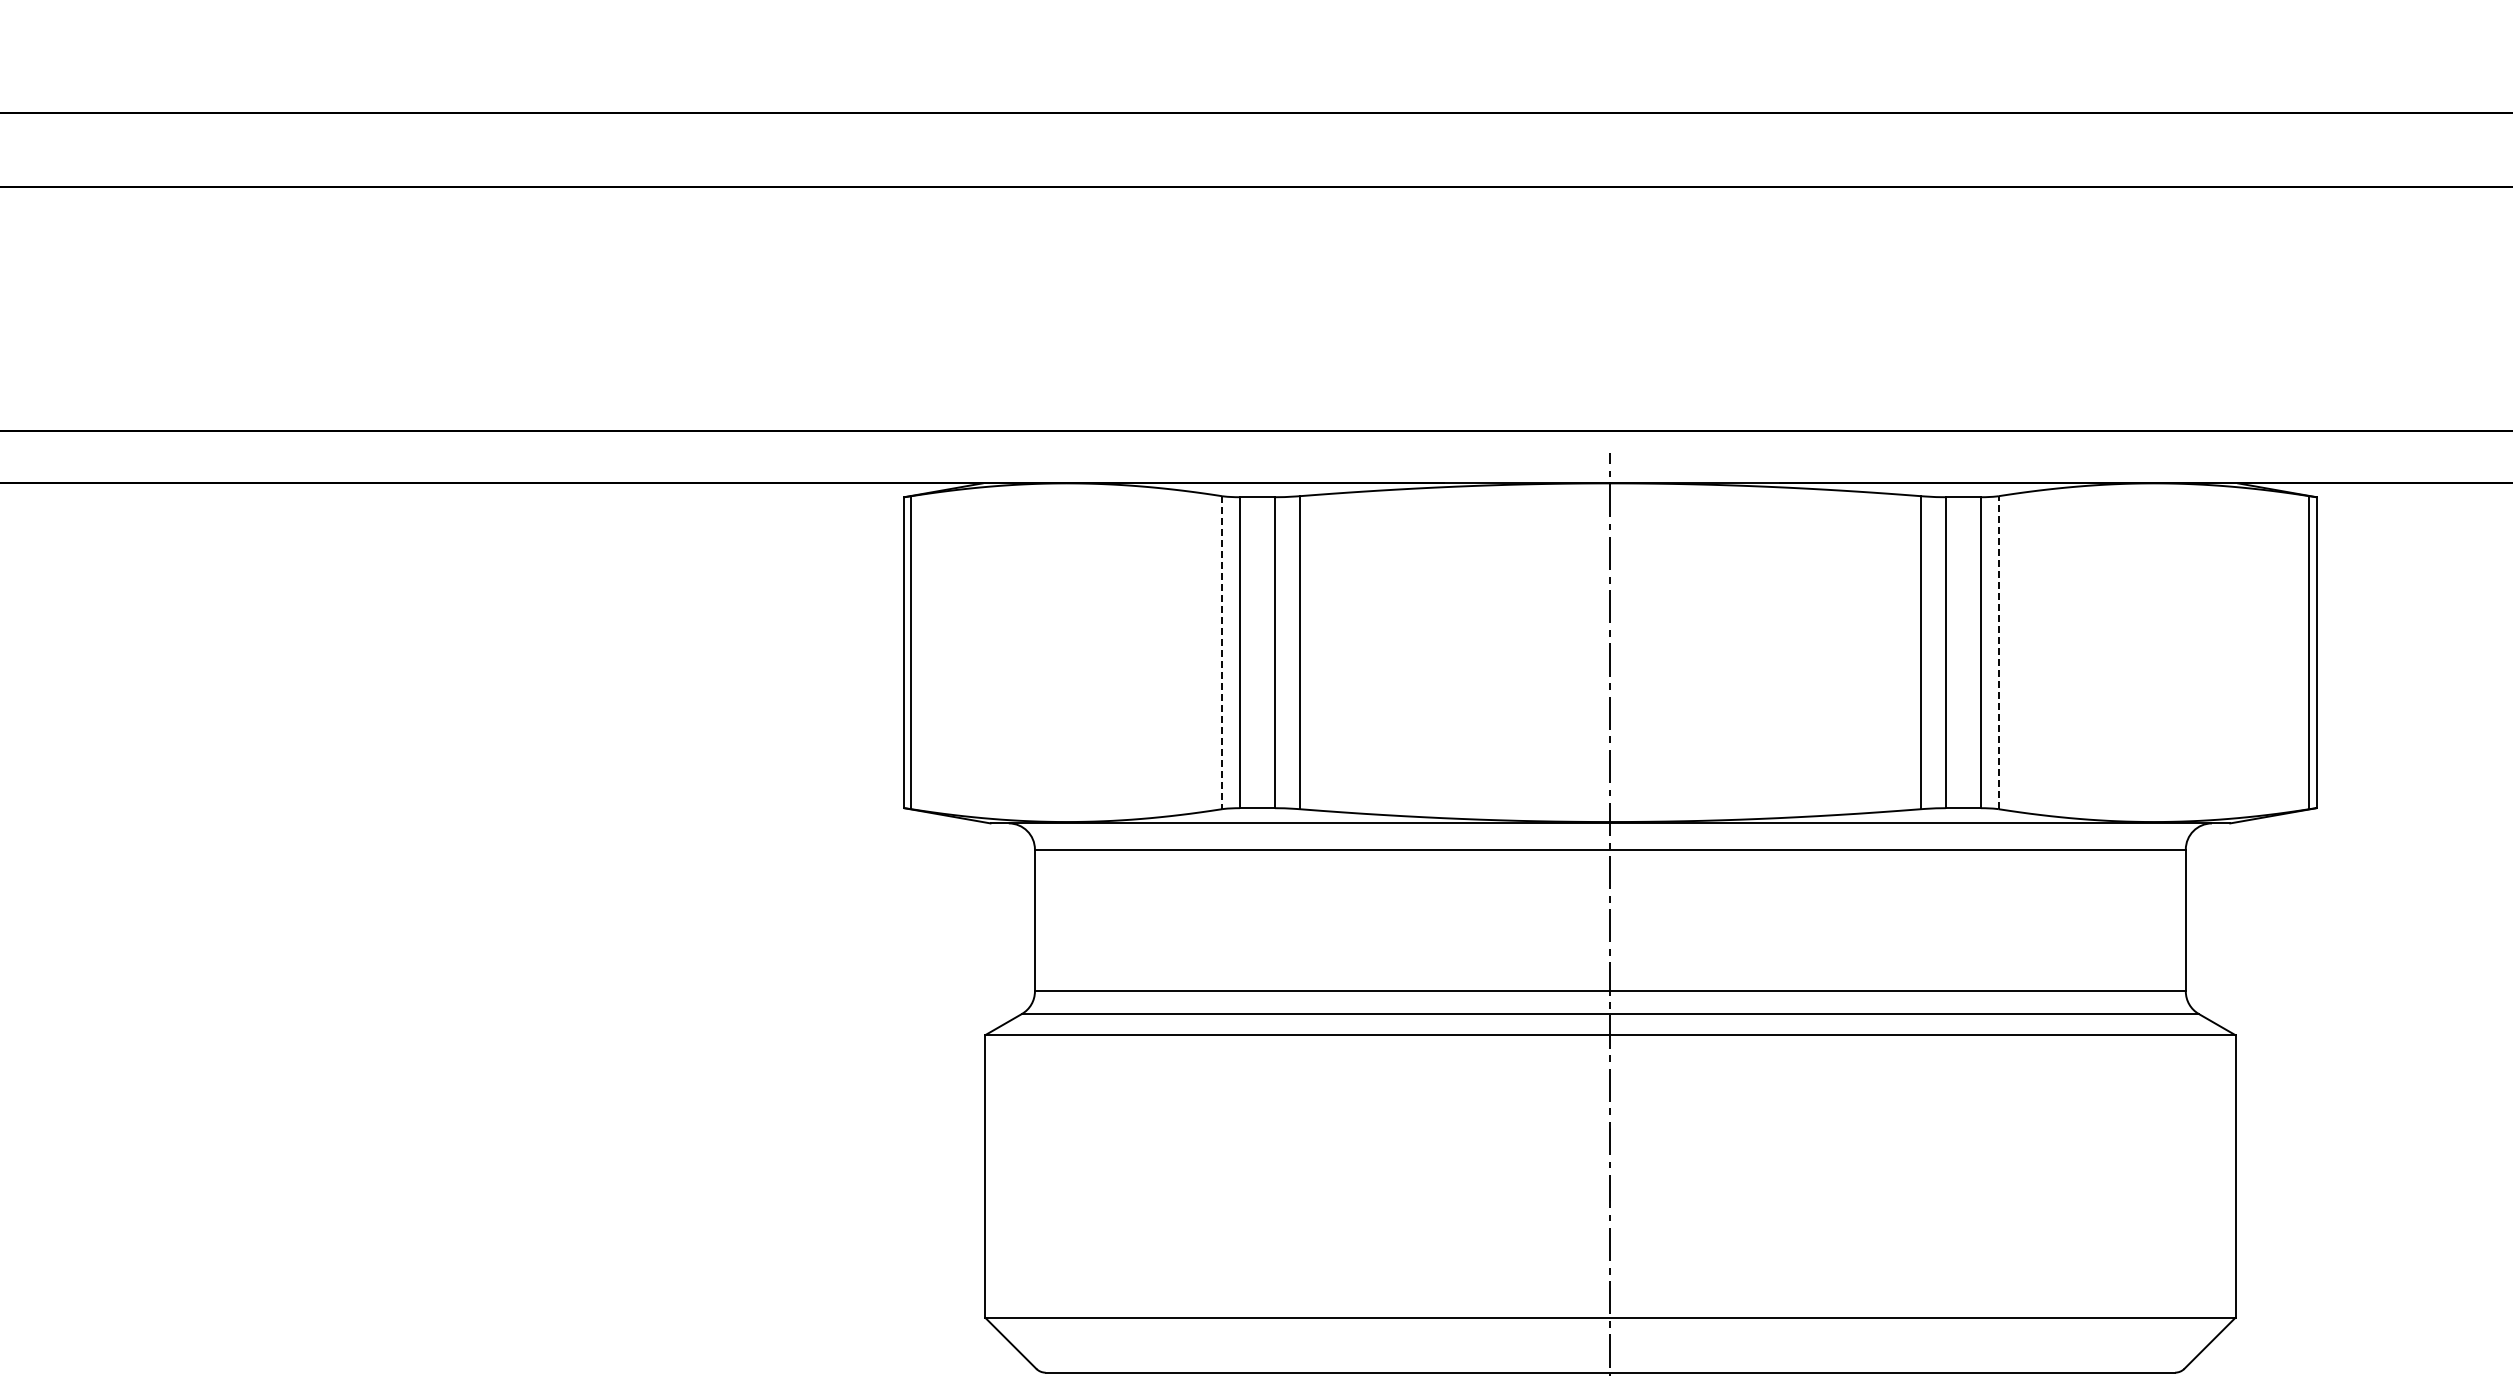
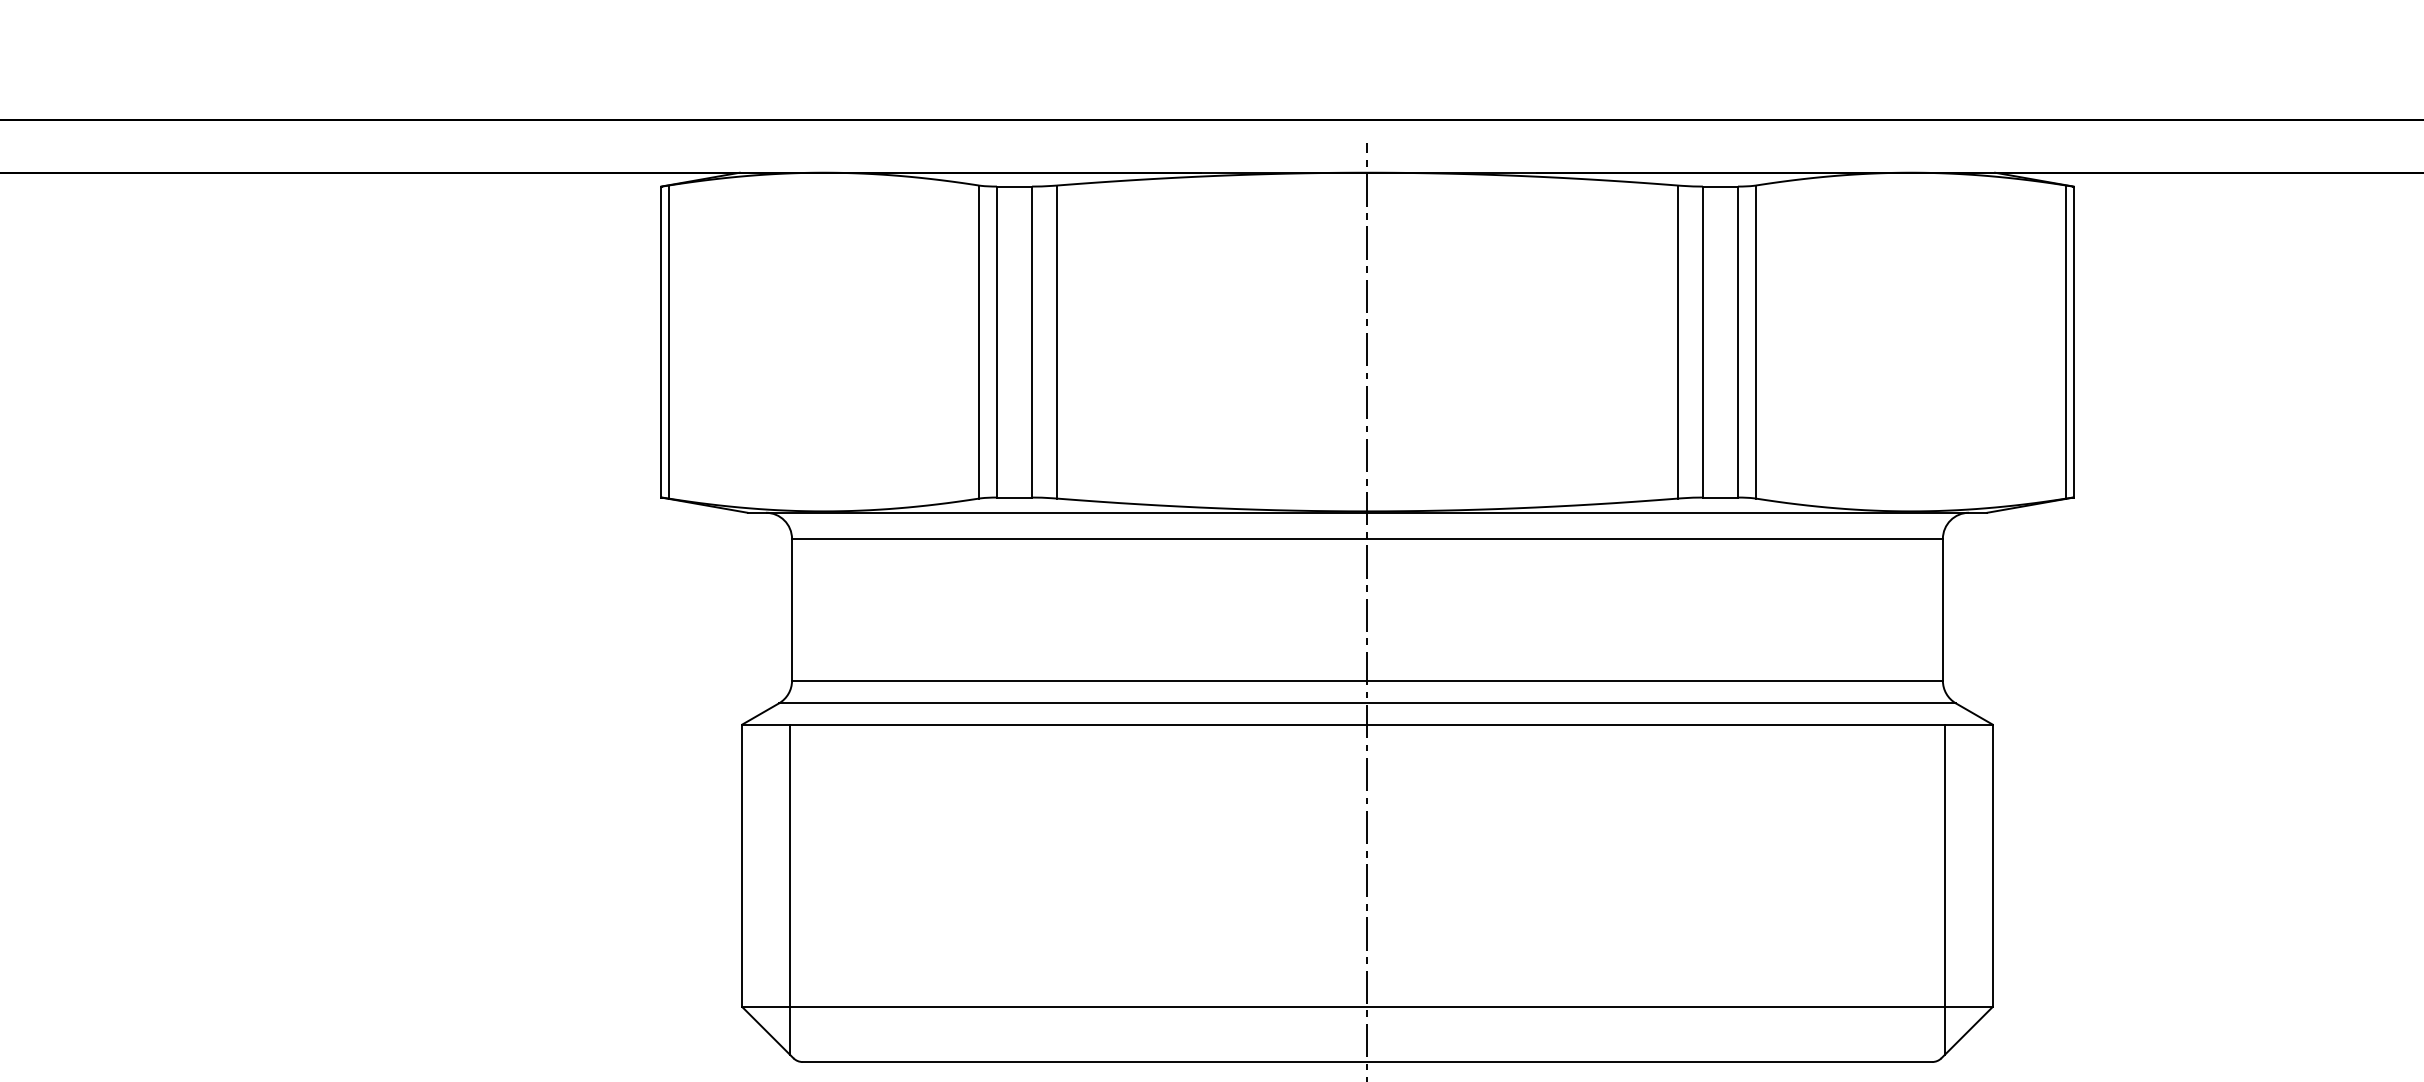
line: (1222, 652) -> (979, 341), dashed -> solid
line: (1998, 652) -> (1755, 341), dashed -> solid
line: (1032, 1200) -> (789, 889), added
line: (2188, 1200) -> (1945, 889), added

